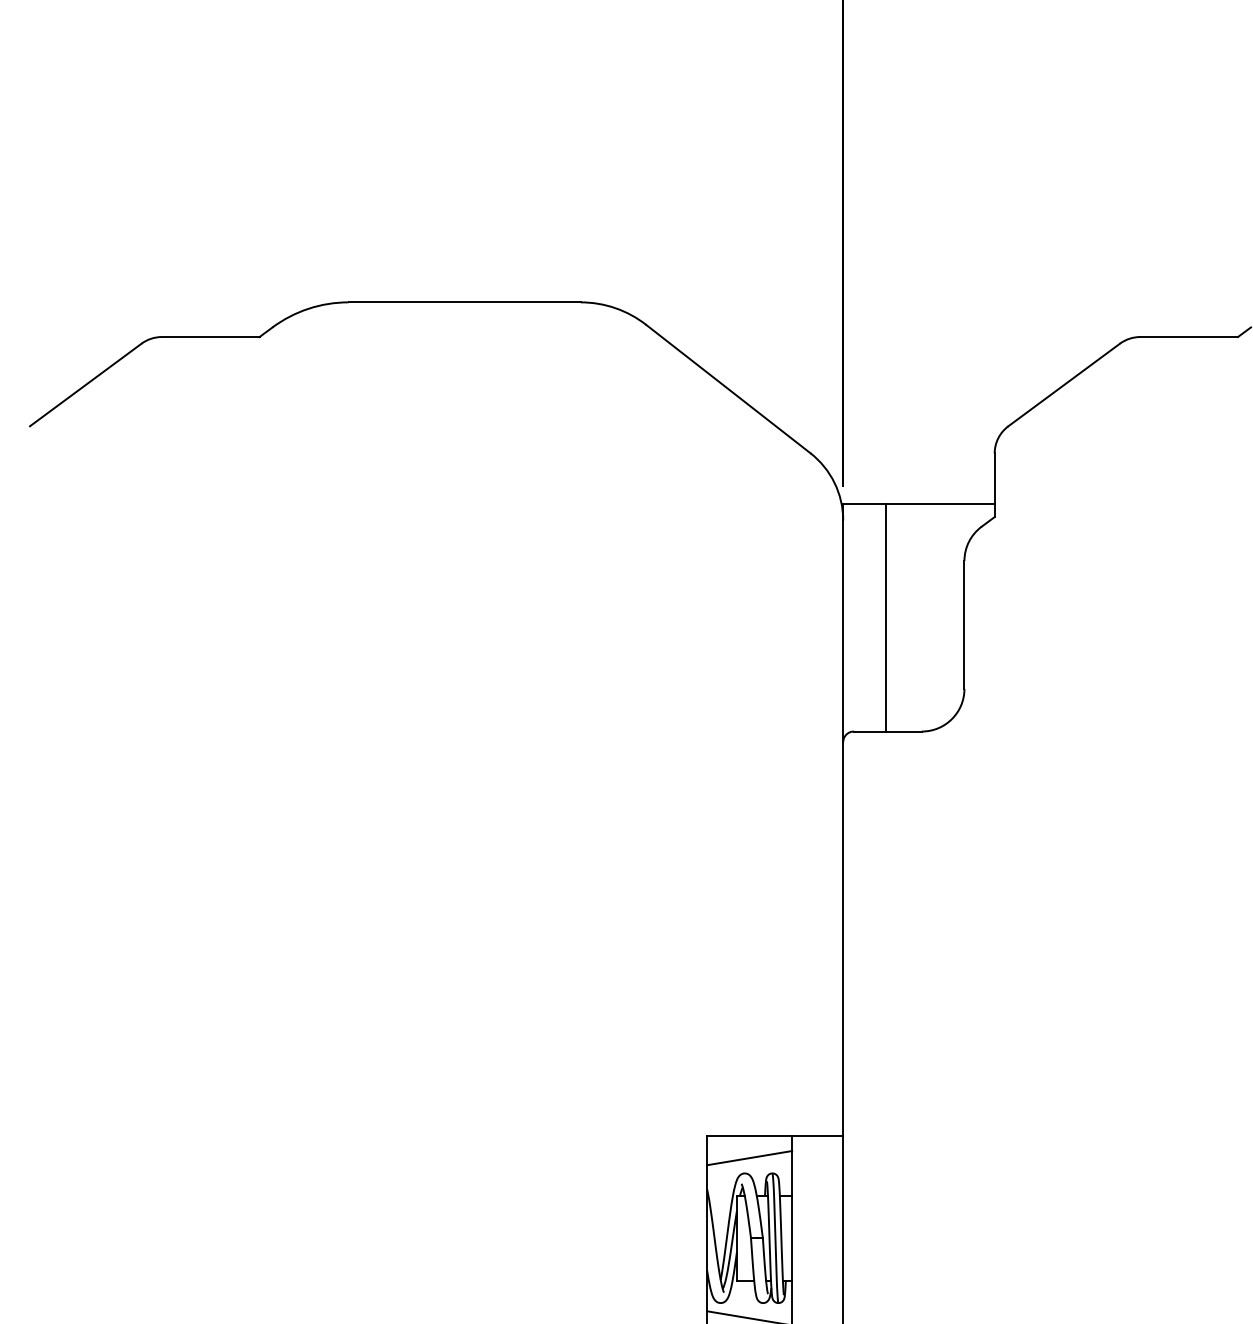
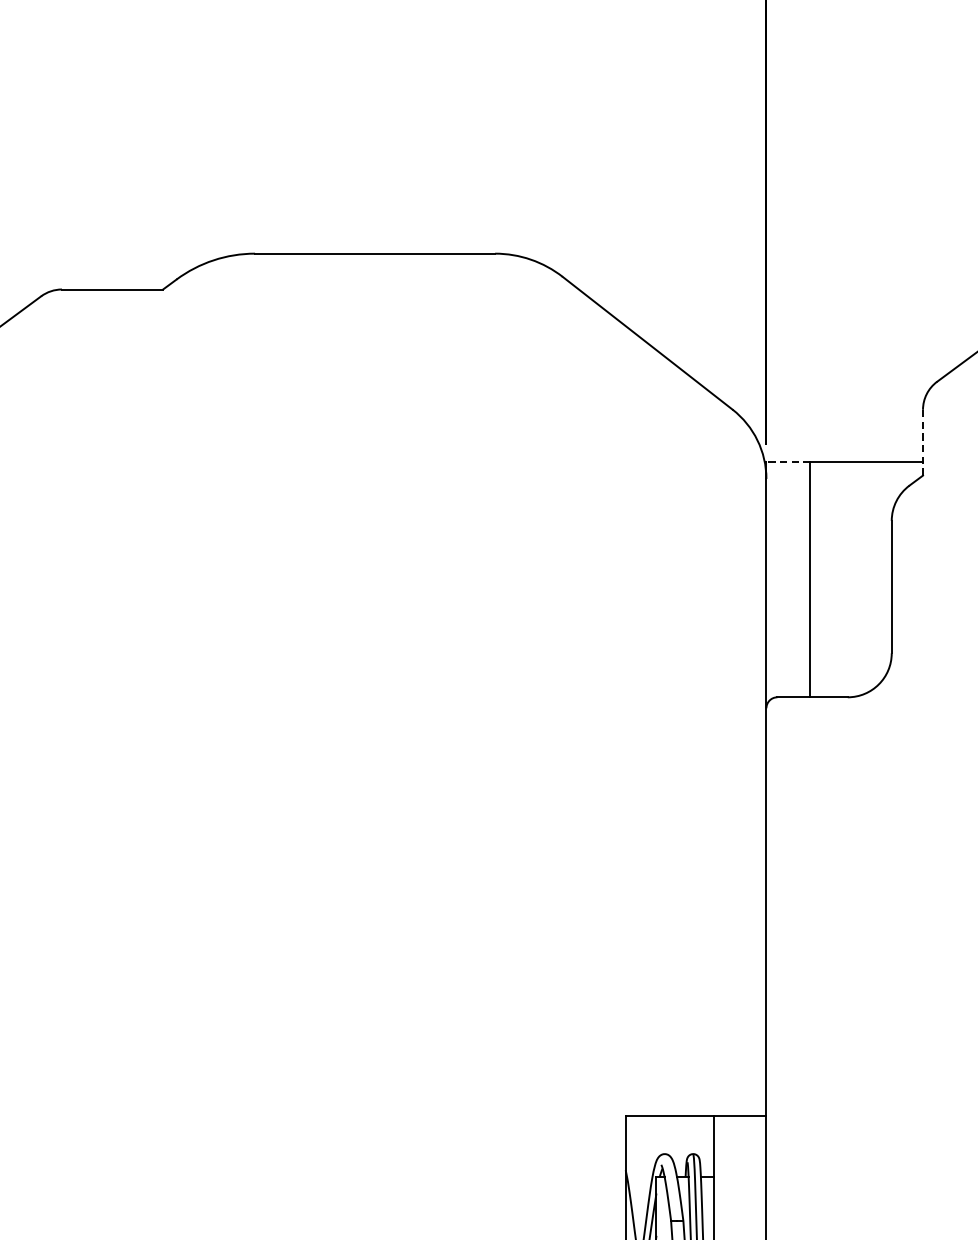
line: (994, 485) -> (922, 442), solid -> dashed
line: (863, 503) -> (787, 461), solid -> dashed
line: (749, 1158) -> (669, 1138), removed

